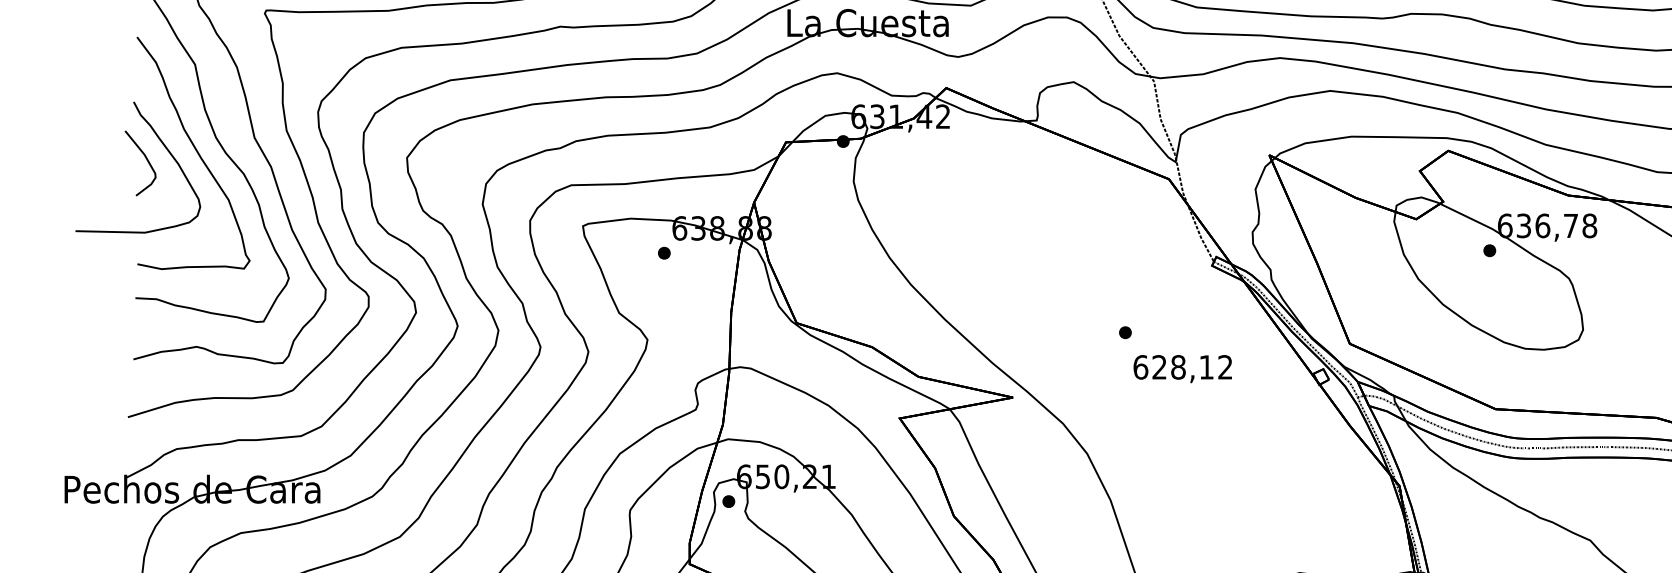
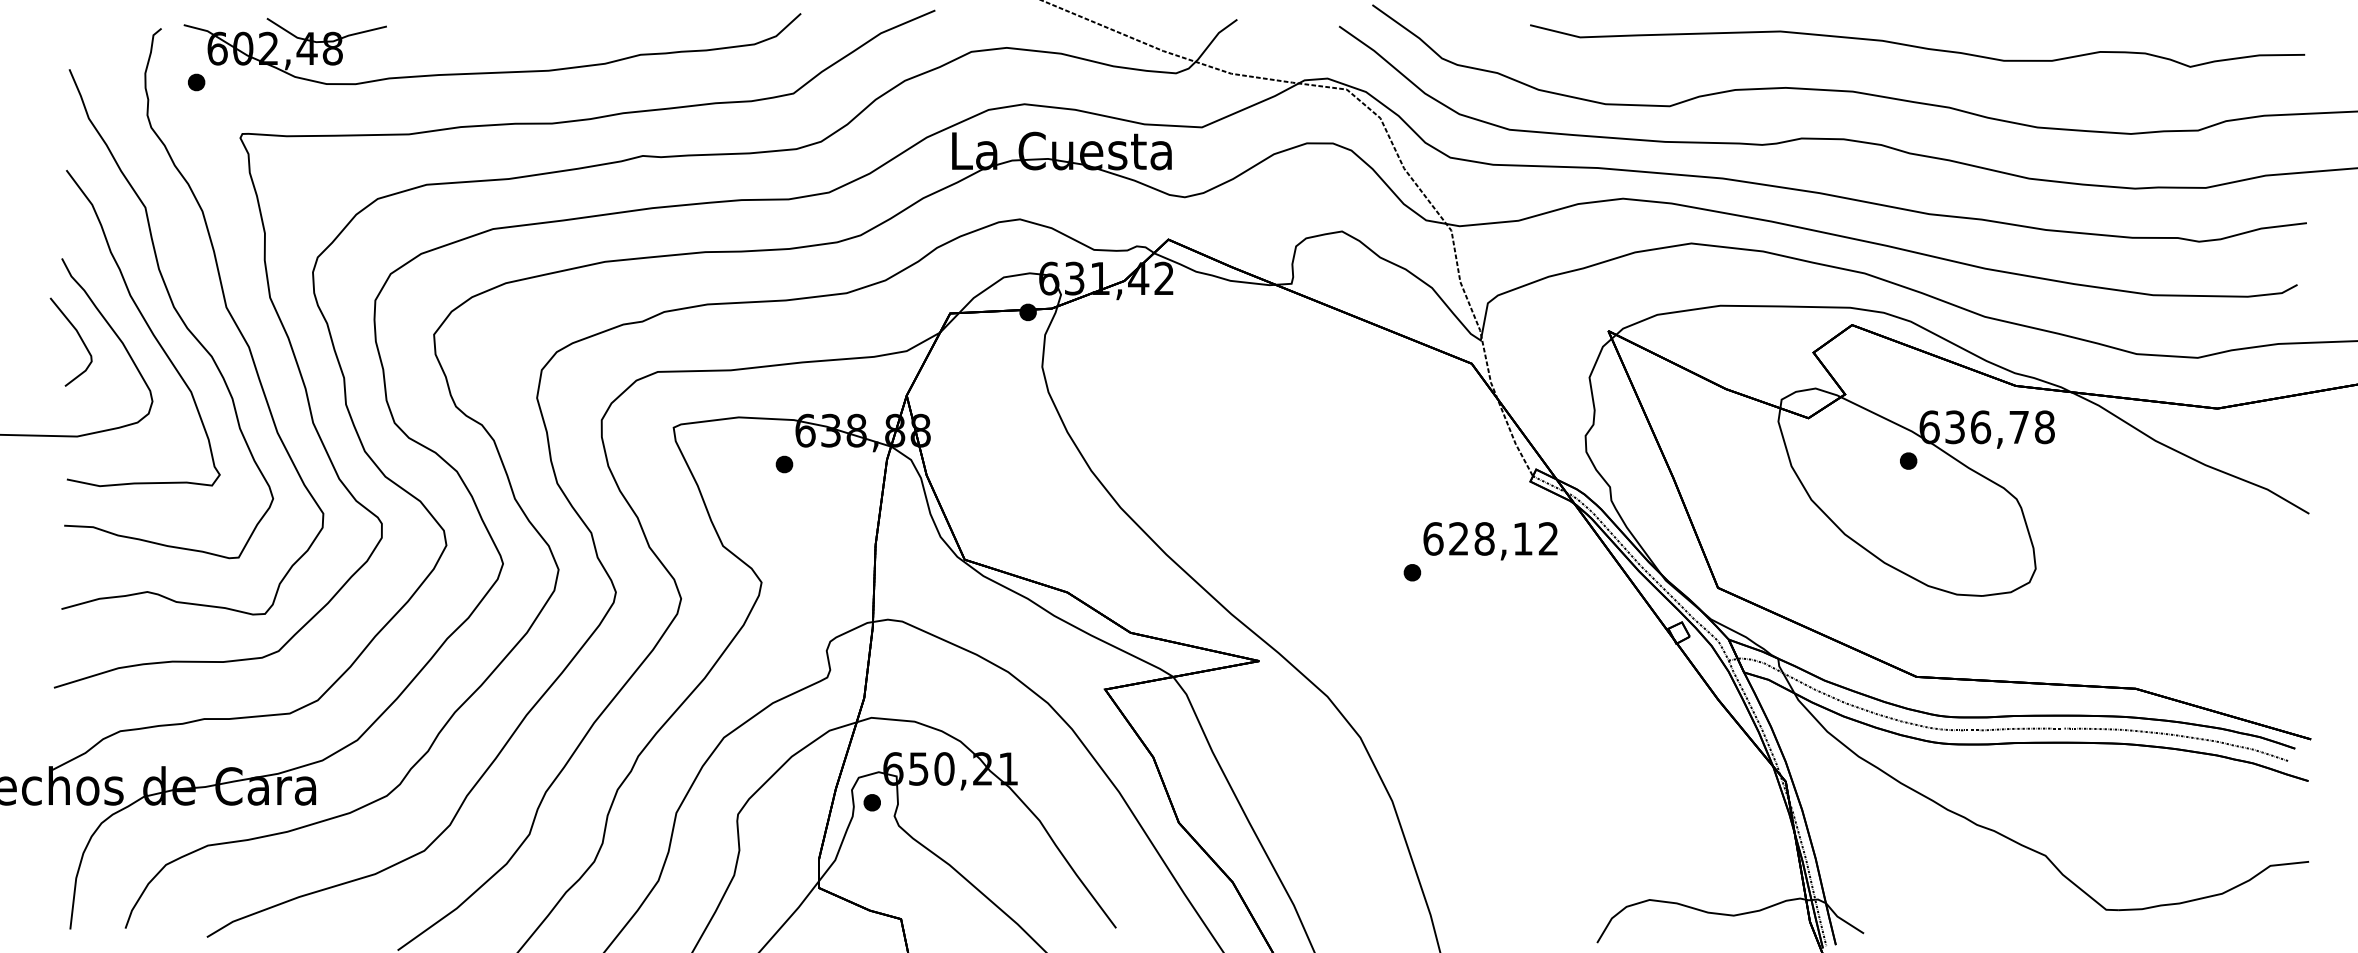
text: (1182, 369) -> (1490, 541), moved

